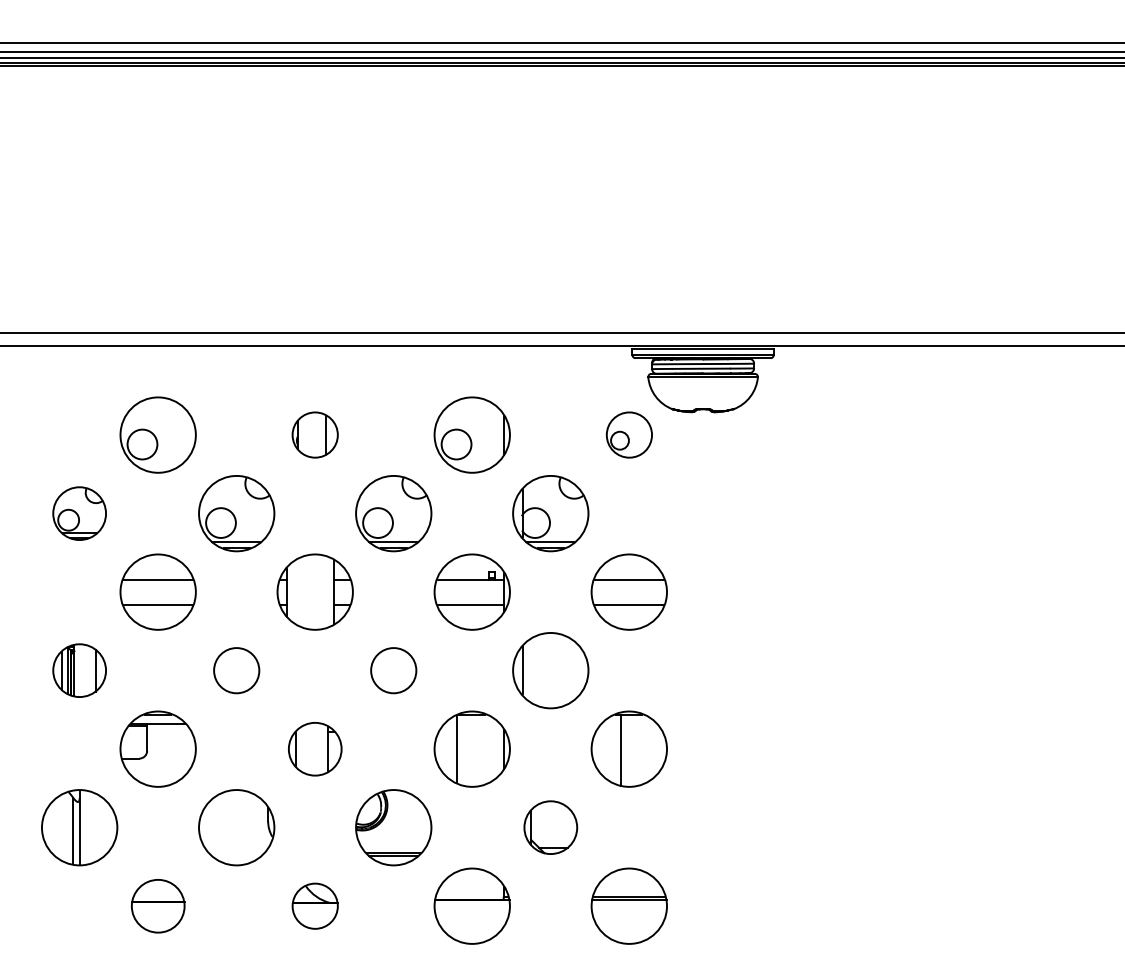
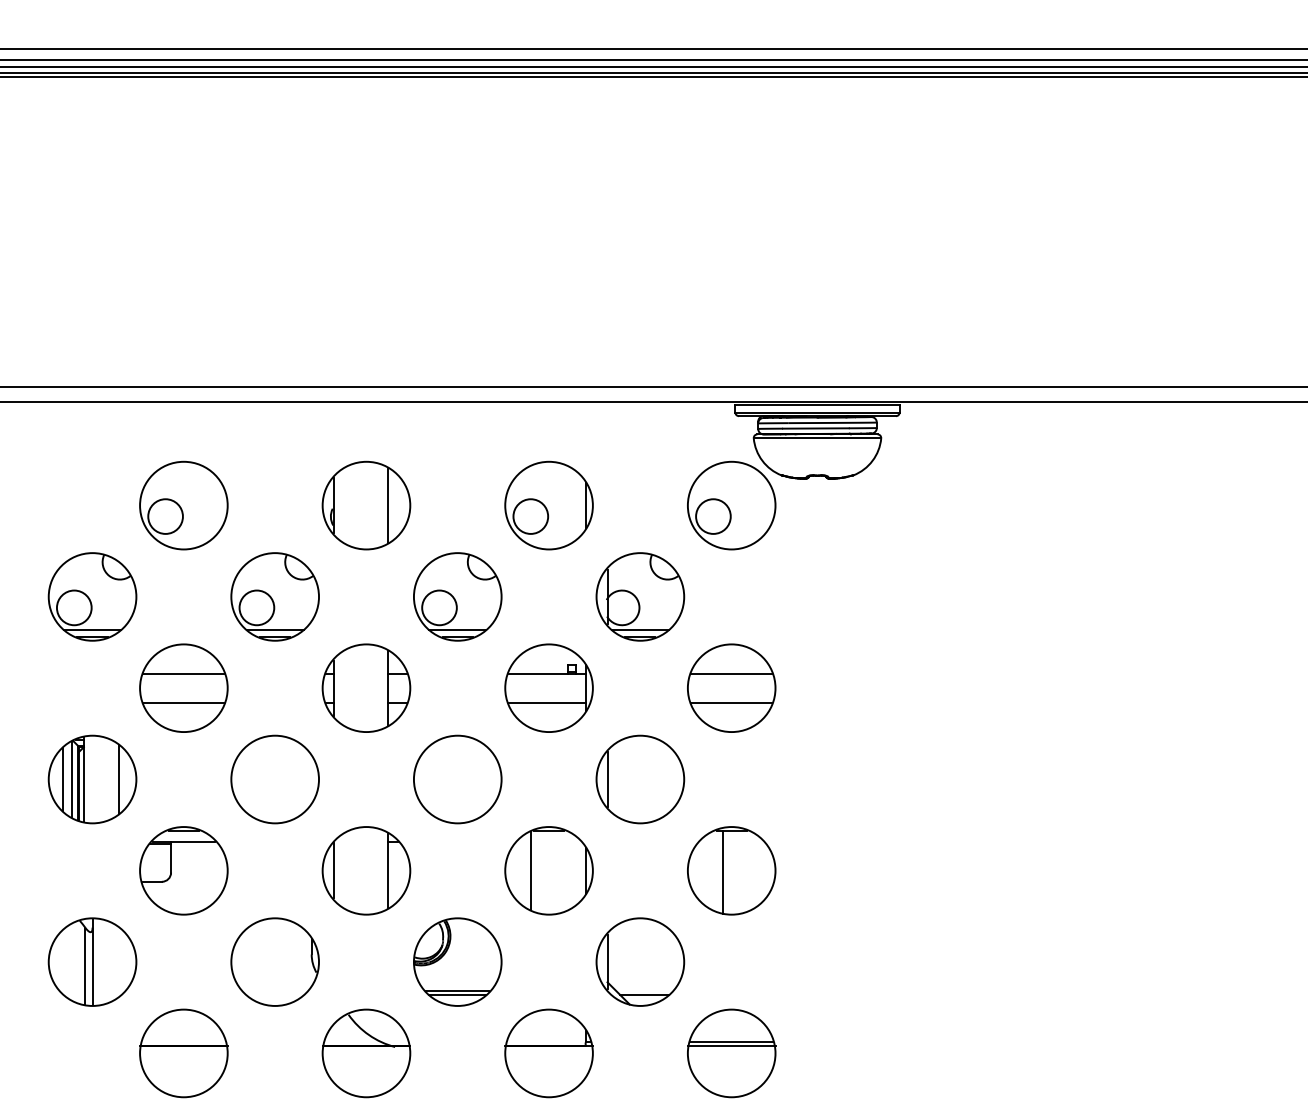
part: (315, 435) -> (366, 505), size x1.67
part: (629, 435) -> (731, 505), size x1.67
part: (79, 513) -> (92, 596), size x1.43
part: (79, 670) -> (92, 779), size x1.43
circle: (236, 670) -> (275, 779), size x1.67
circle: (393, 670) -> (457, 779), size x1.67
part: (315, 748) -> (366, 870), size x1.43
part: (550, 827) -> (640, 961), size x1.43
part: (157, 906) -> (183, 1053), size x1.43
part: (315, 906) -> (366, 1053), size x1.67

